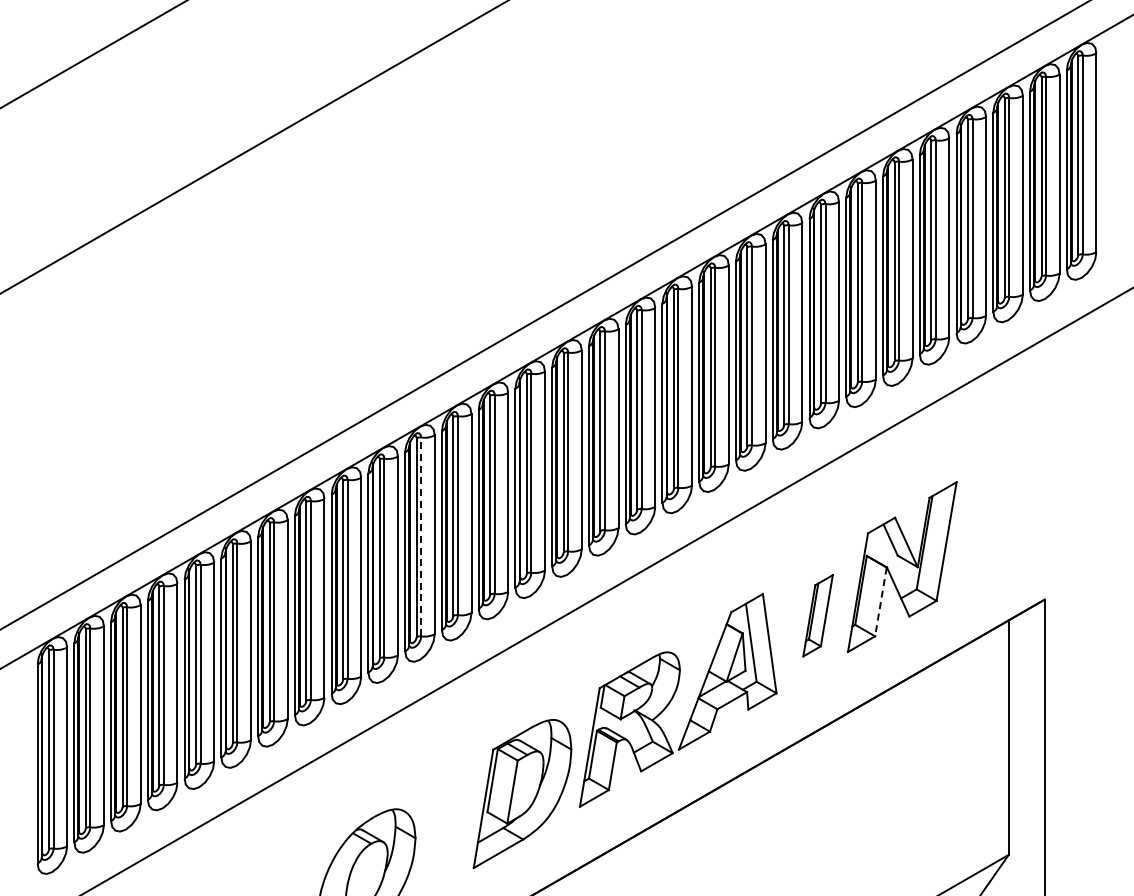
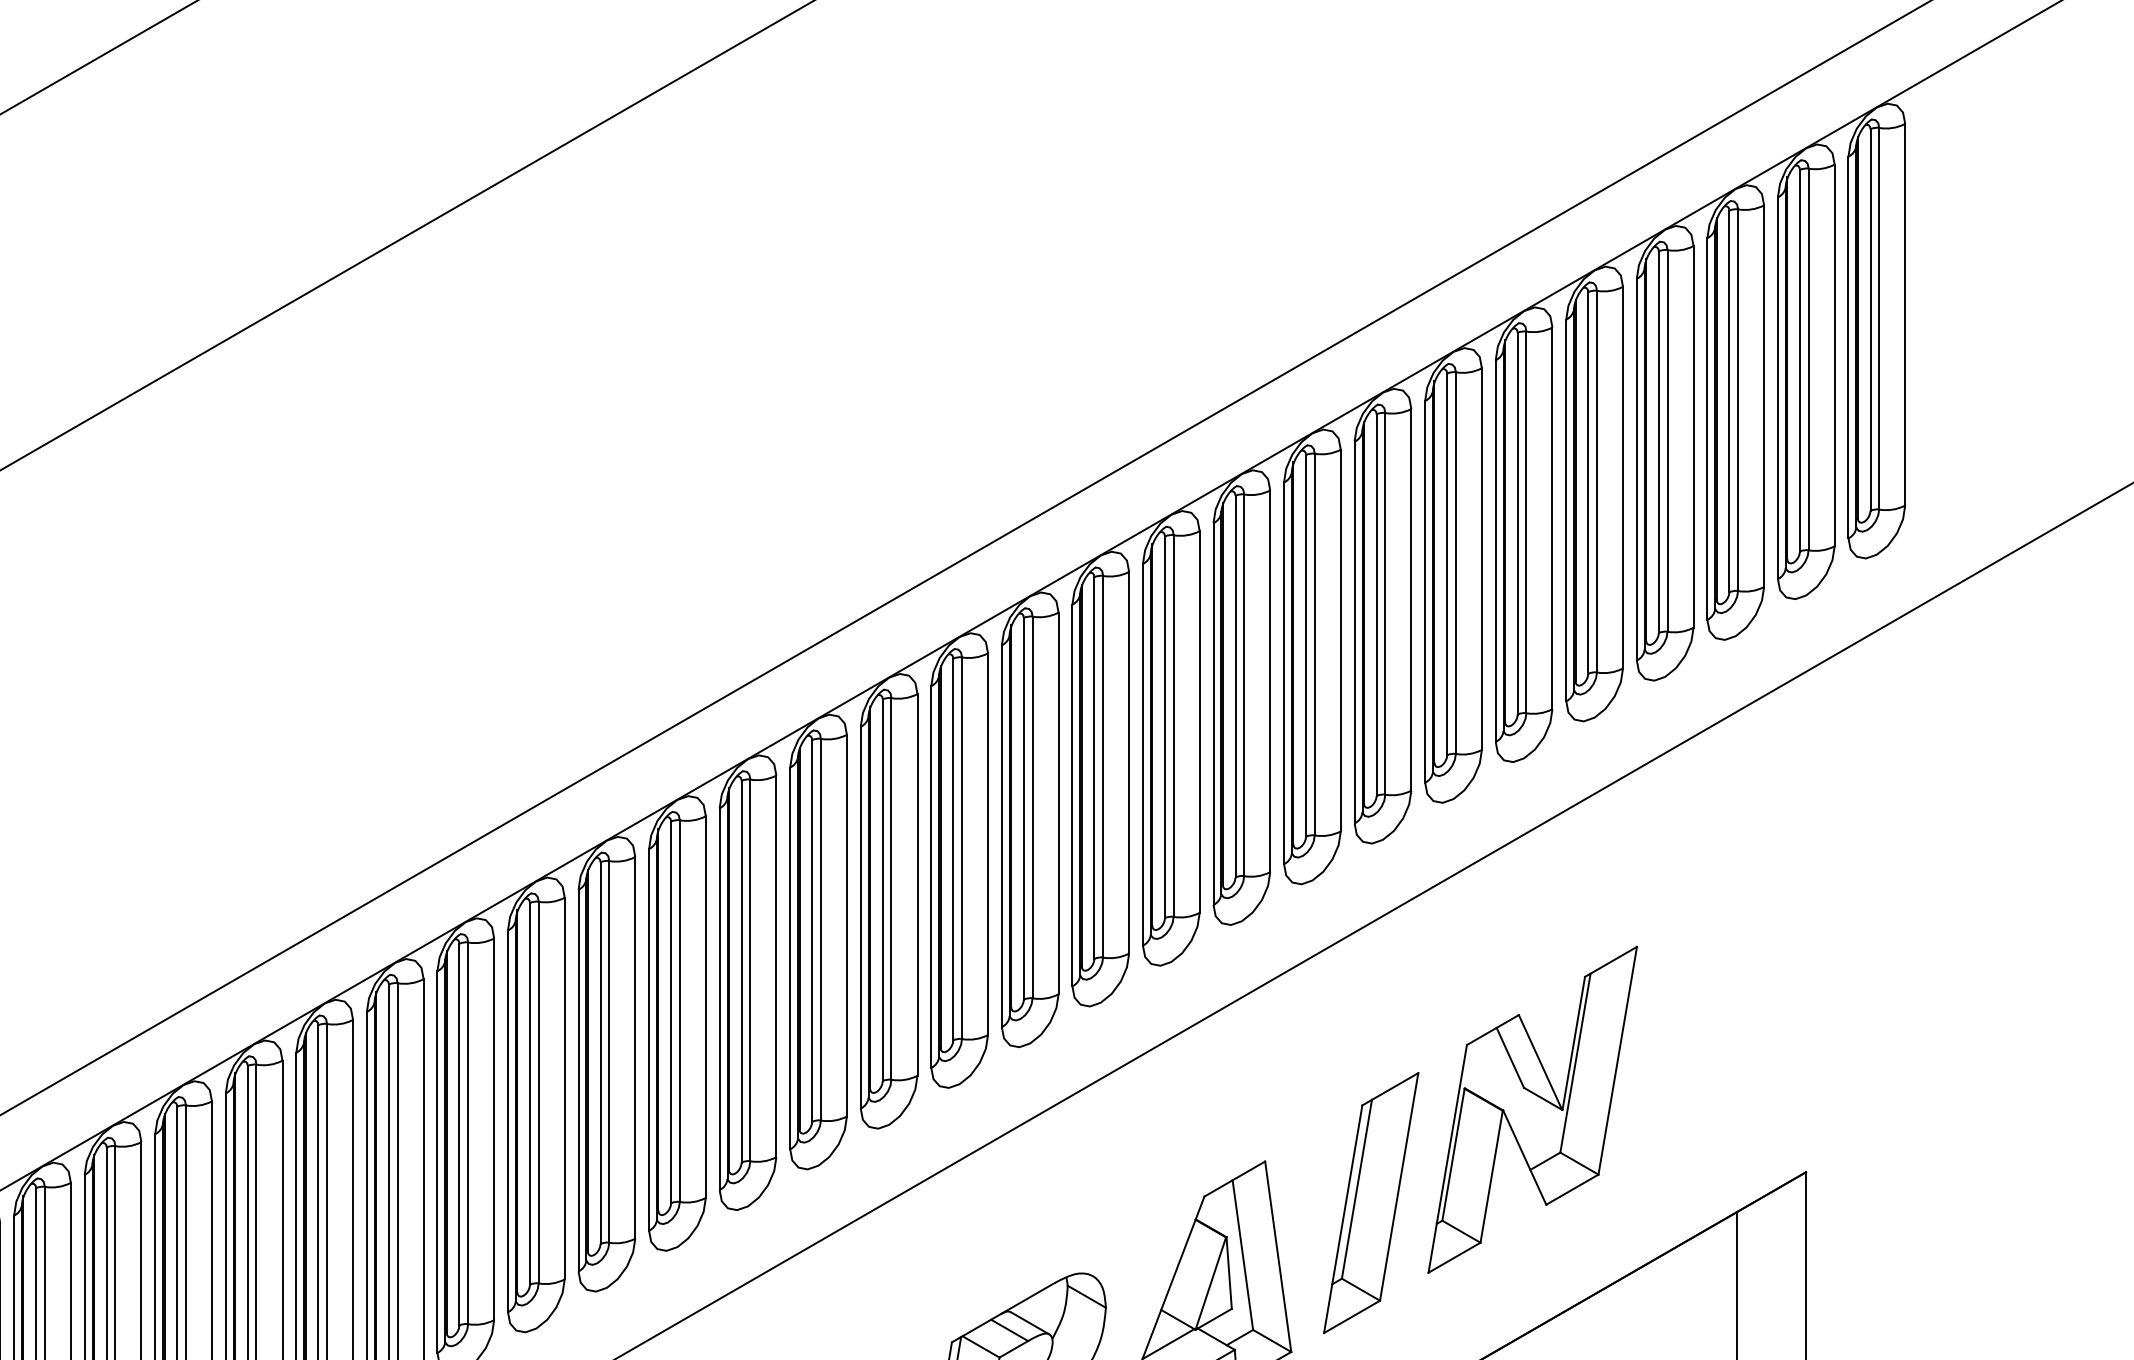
line: (421, 536) -> (609, 1051), dashed -> solid
line: (880, 601) -> (1490, 1175), dashed -> solid
part: (817, 615) -> (1369, 1202), size x1.67

